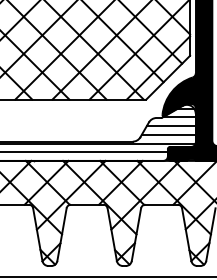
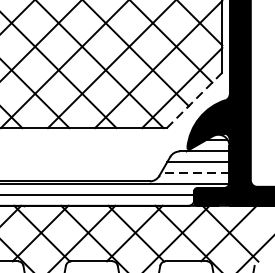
line: (168, 77) -> (194, 100), solid -> dashed
line: (168, 134) -> (194, 172), solid -> dashed

